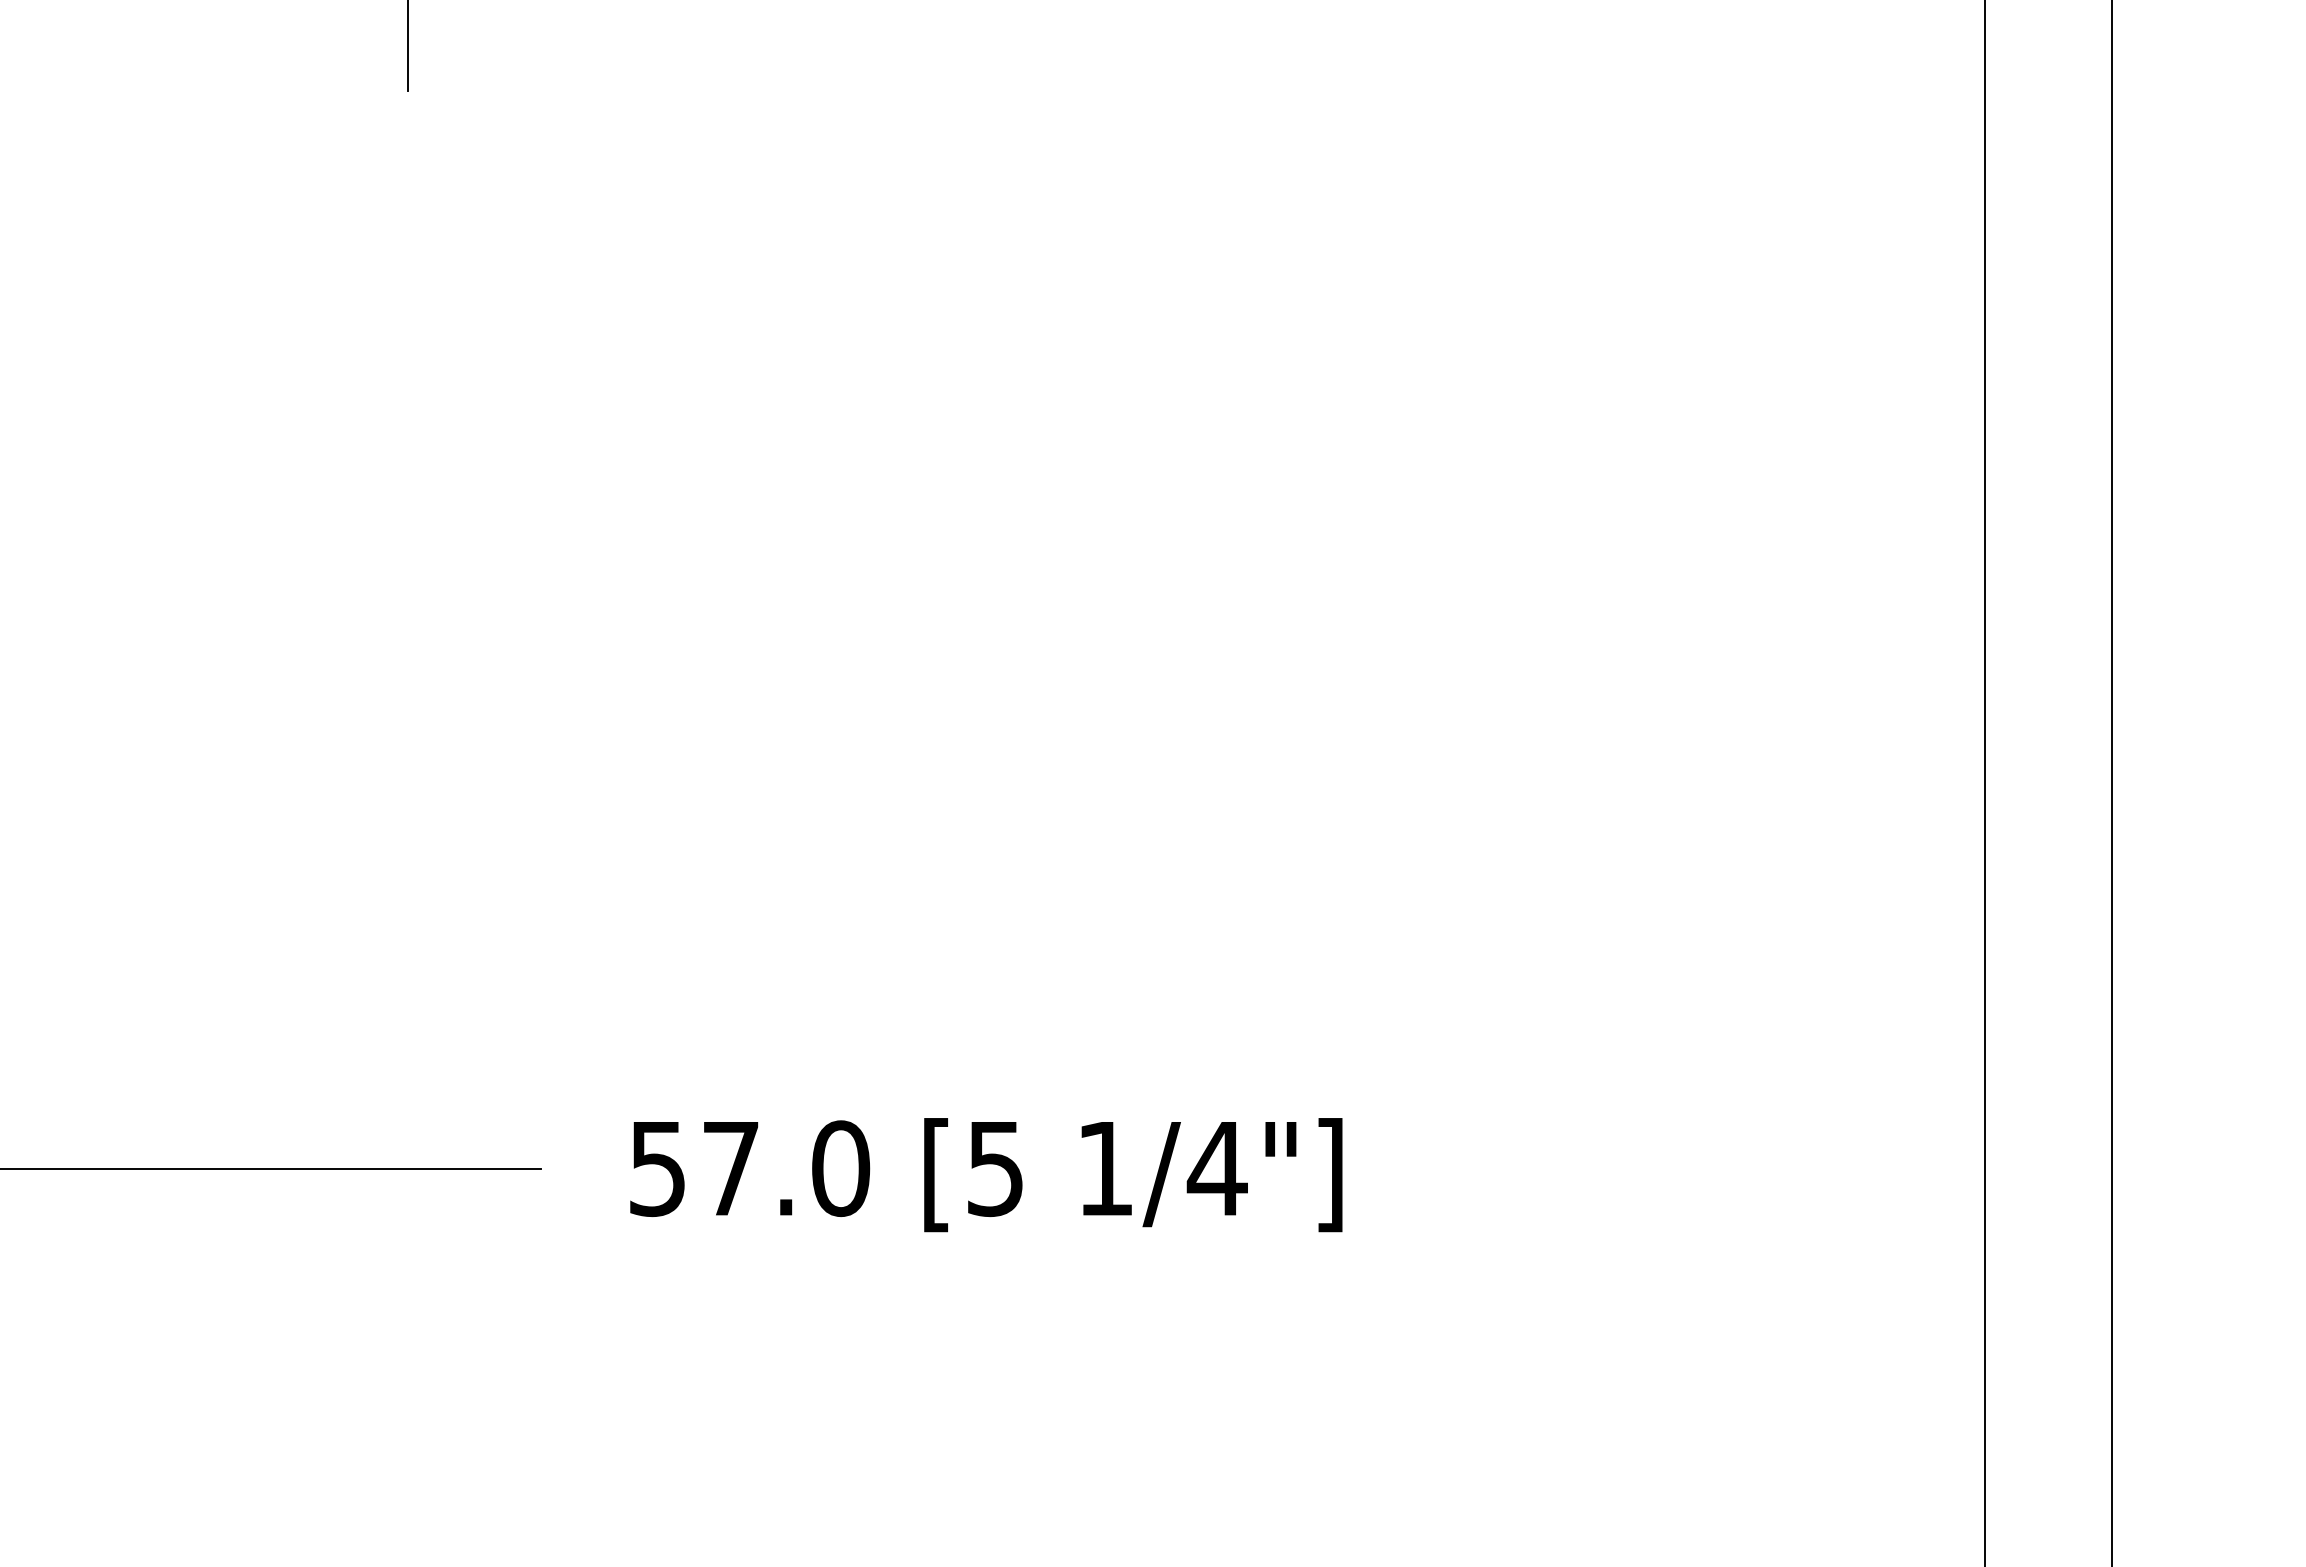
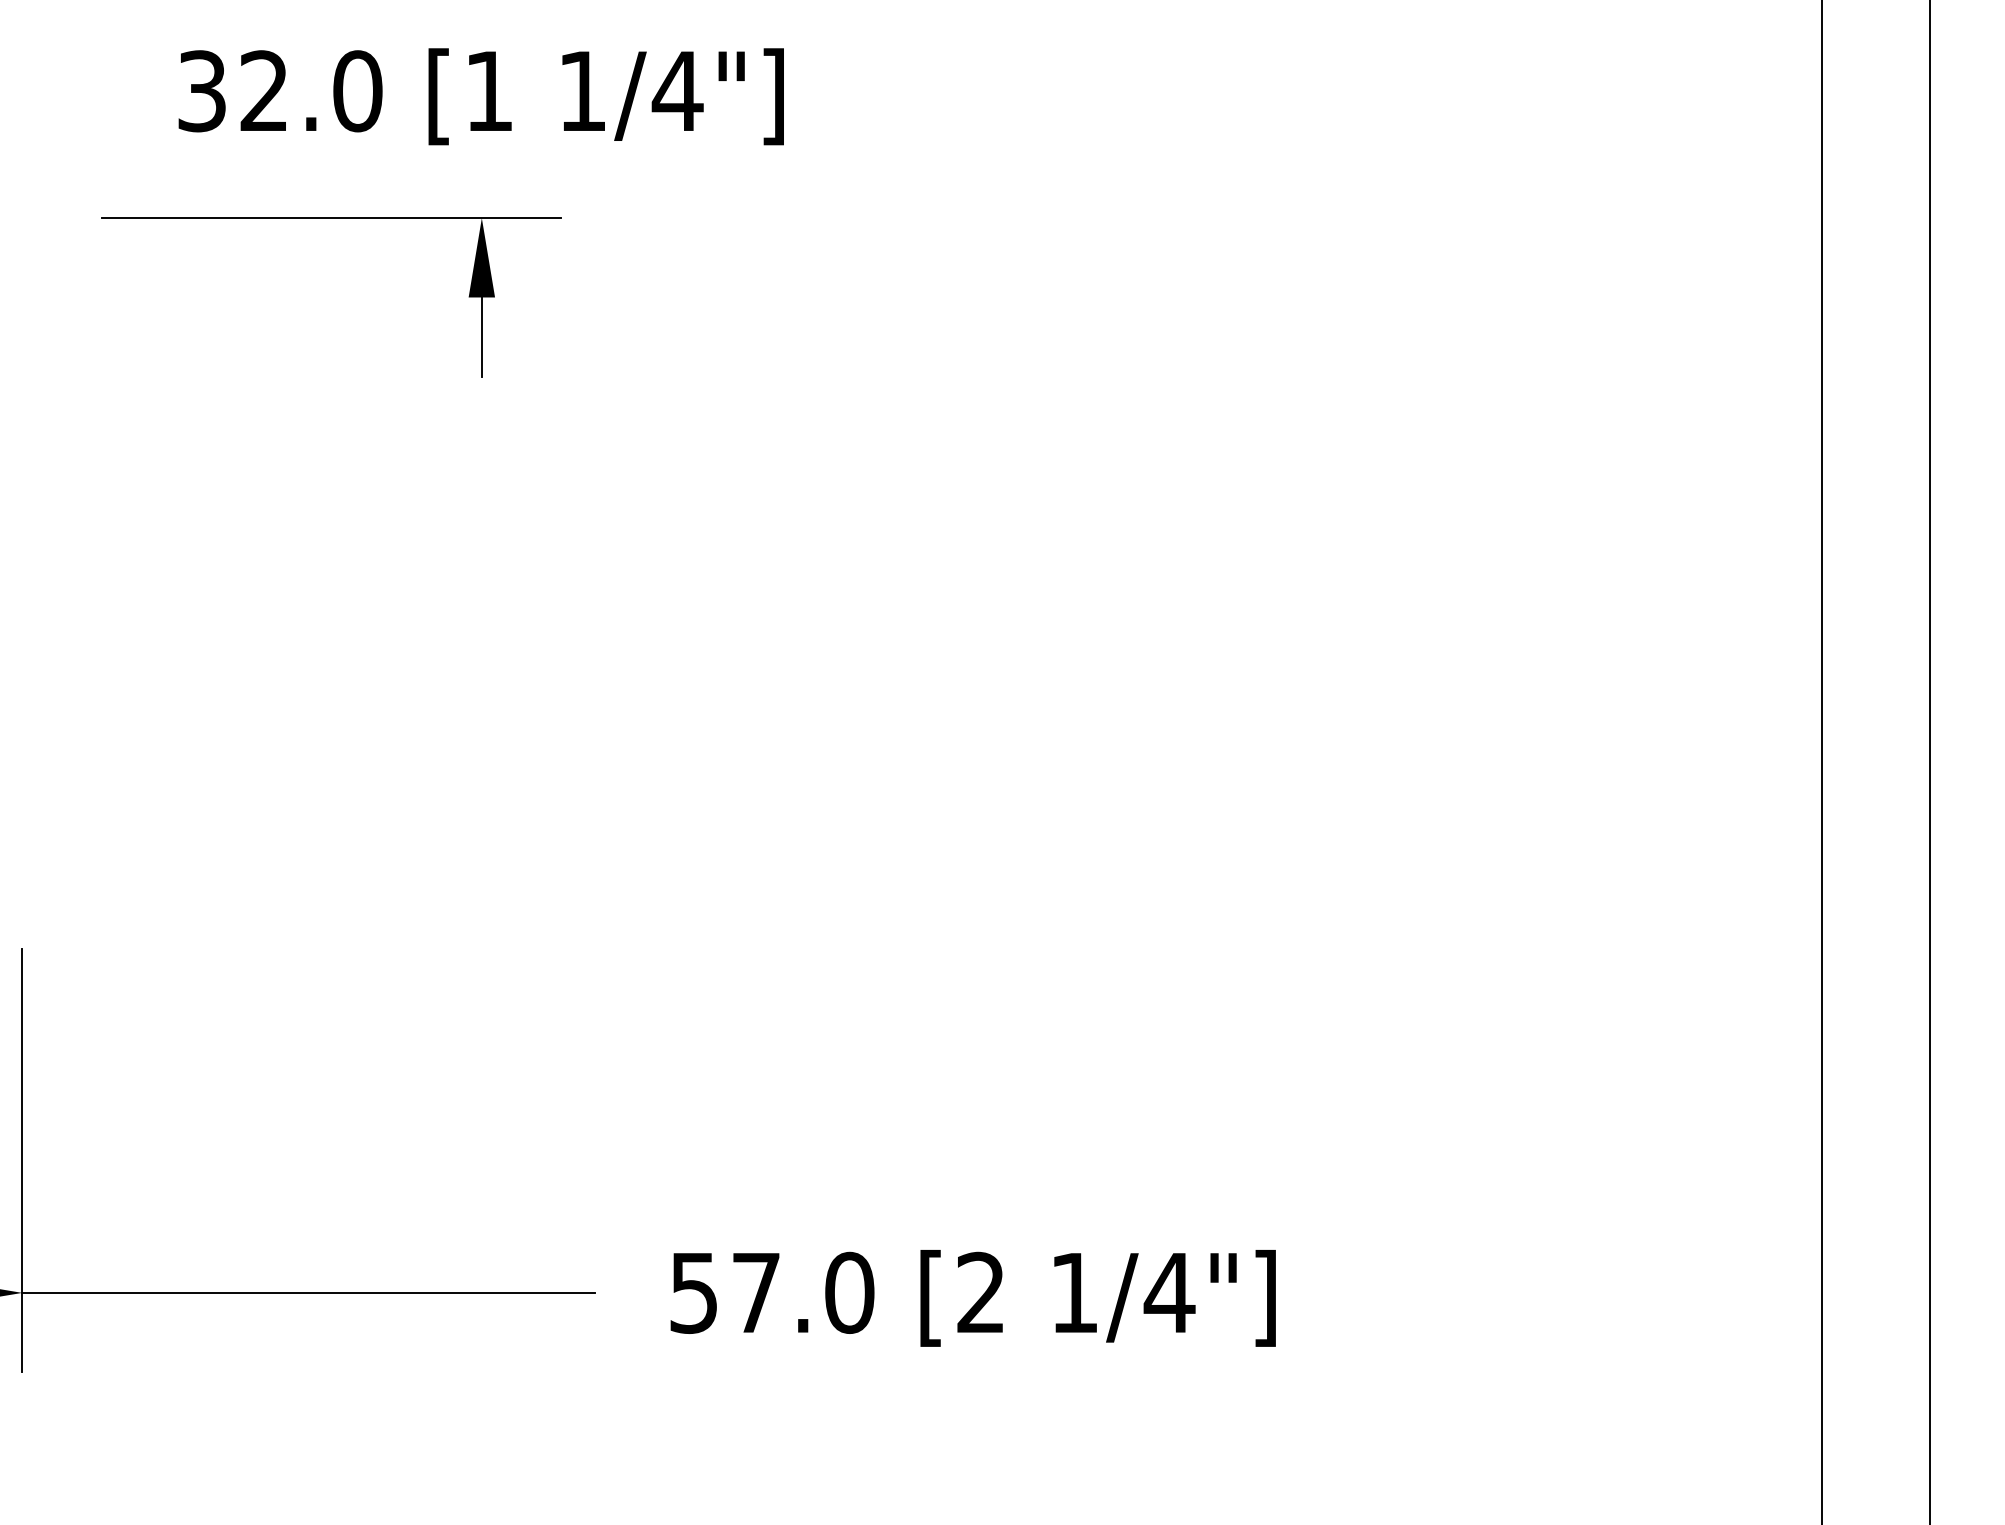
text: (994, 1168) -> (980, 1292), [5 -> [2

